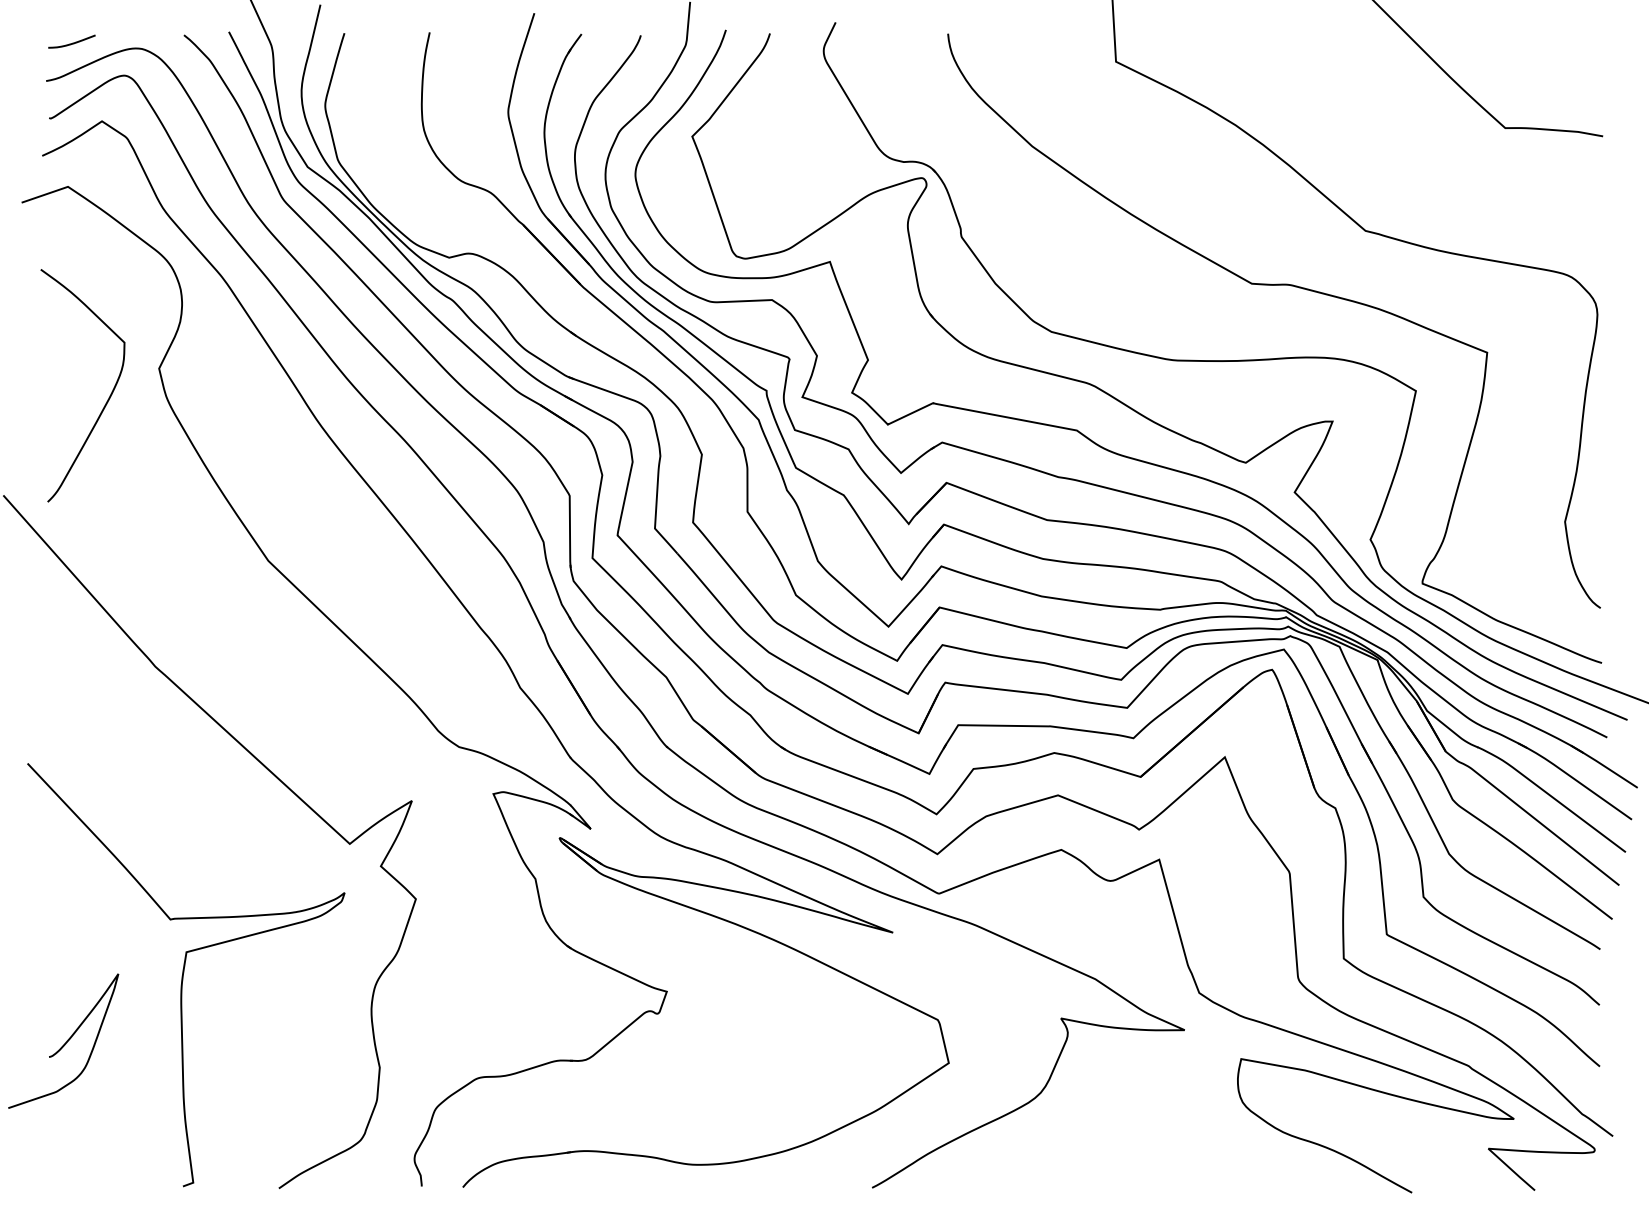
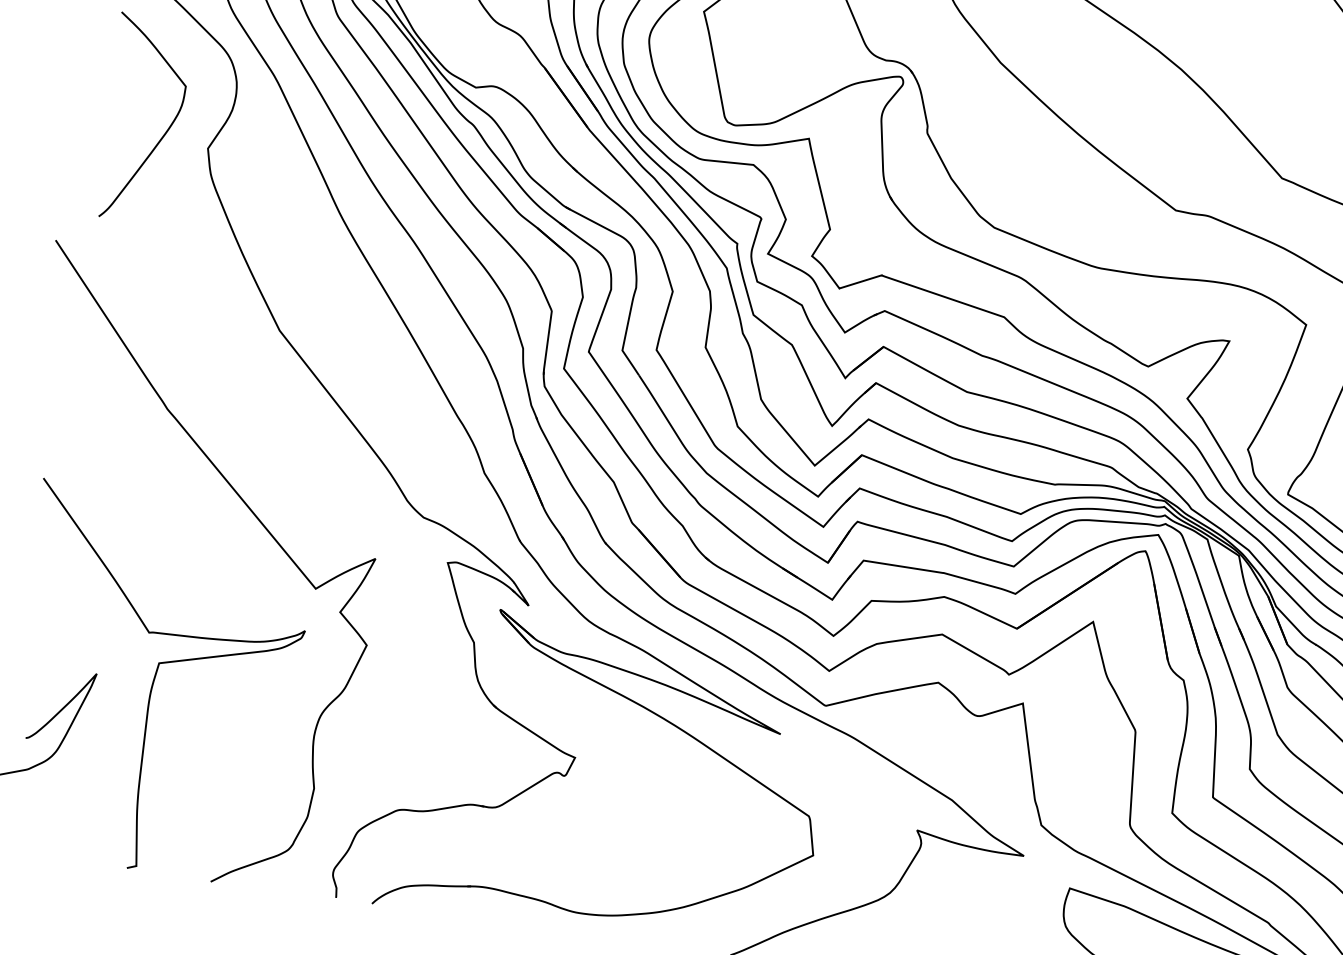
curve: (108, 397) -> (164, 132), moved

